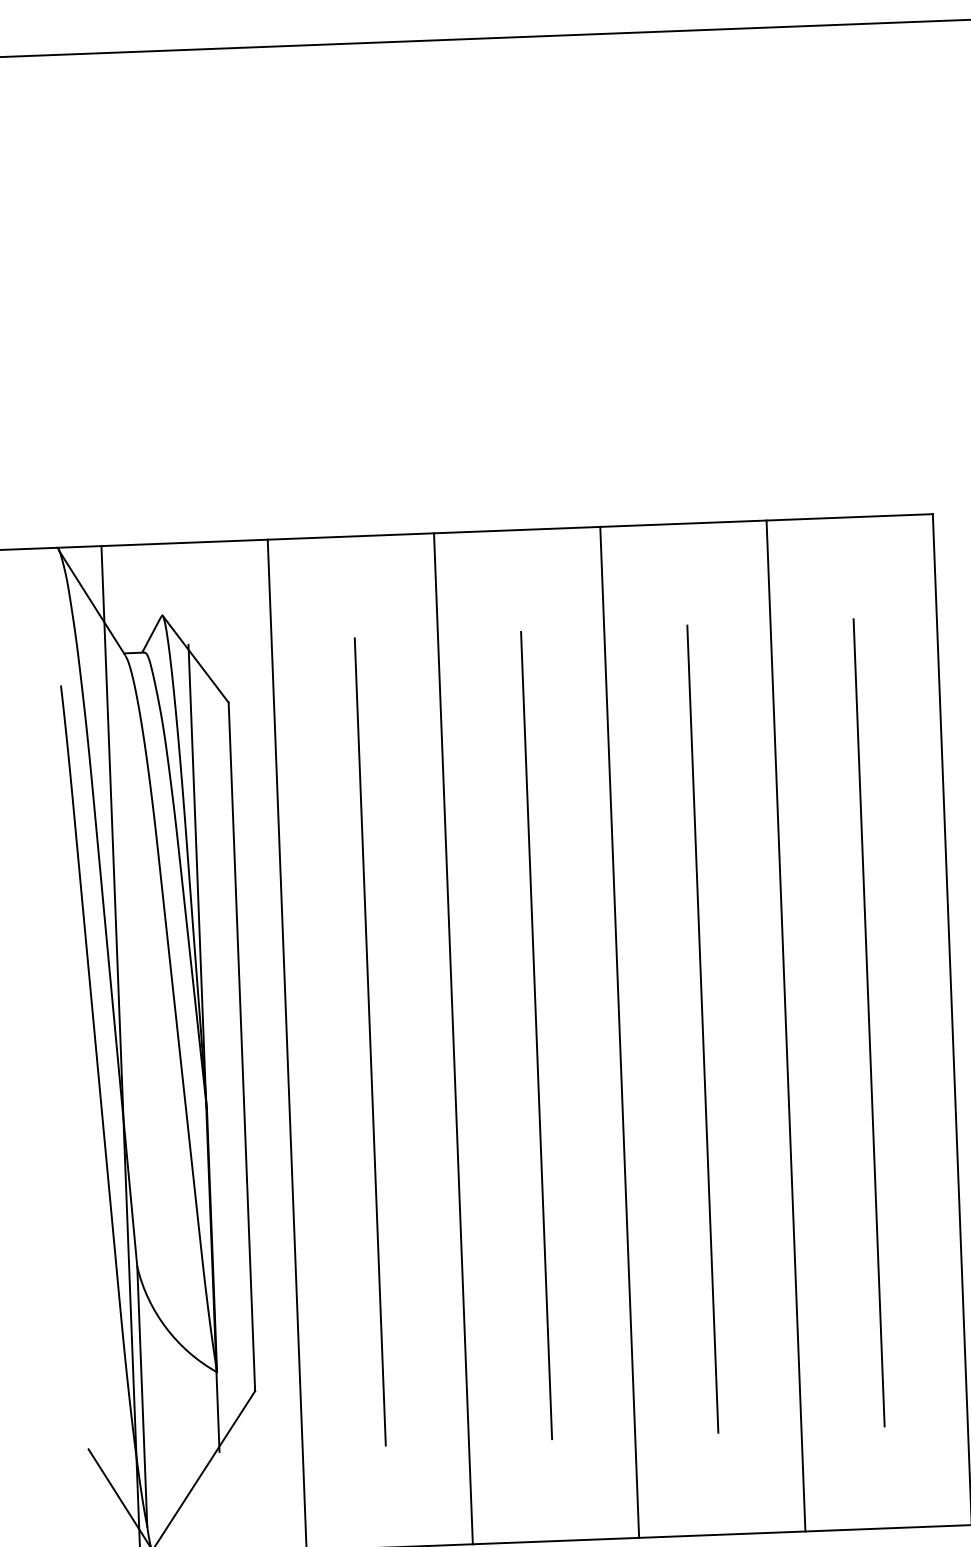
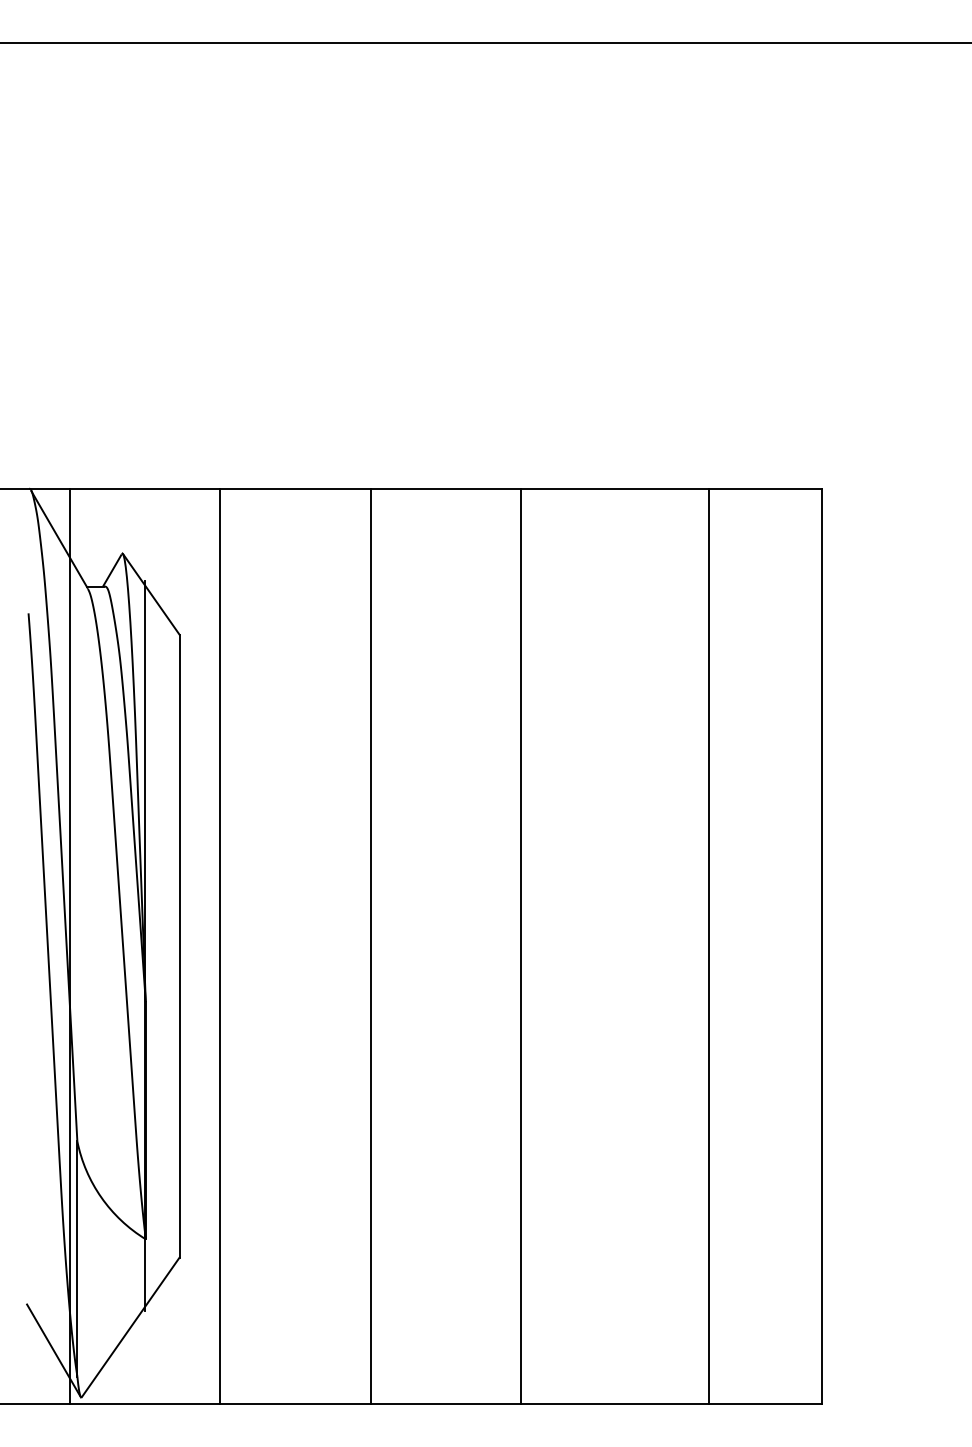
line: (869, 1022) -> (747, 945), removed
line: (785, 1025) -> (708, 945), moved
line: (702, 1028) -> (596, 945), removed
line: (536, 1034) -> (446, 945), removed
line: (370, 1041) -> (295, 945), removed

